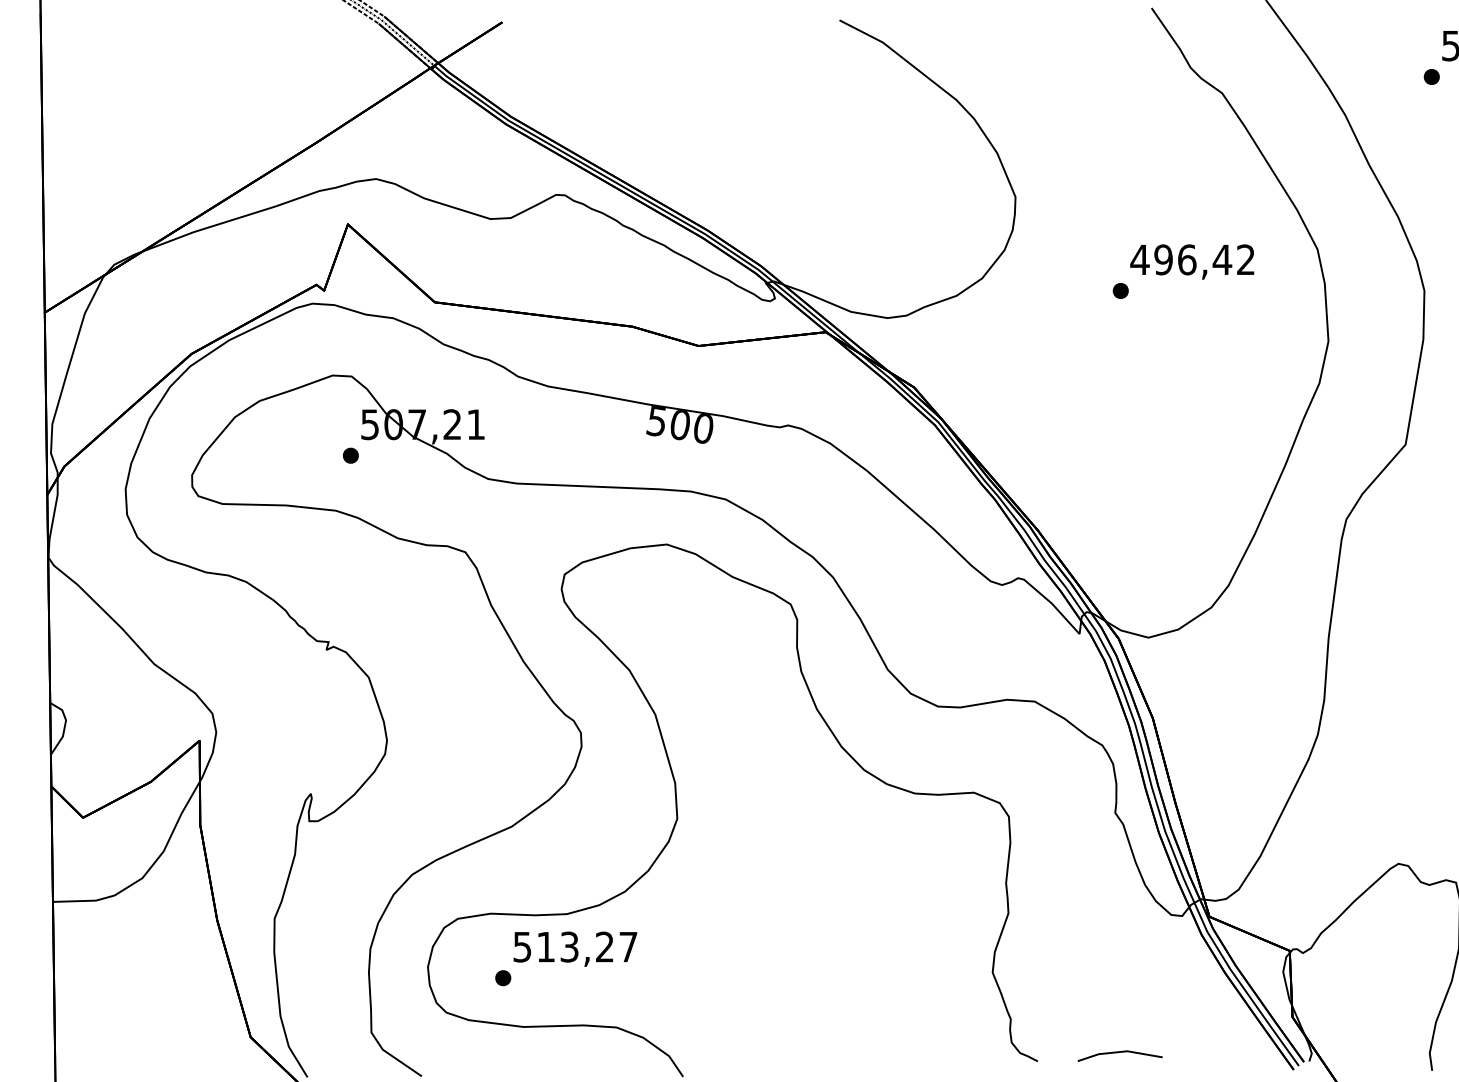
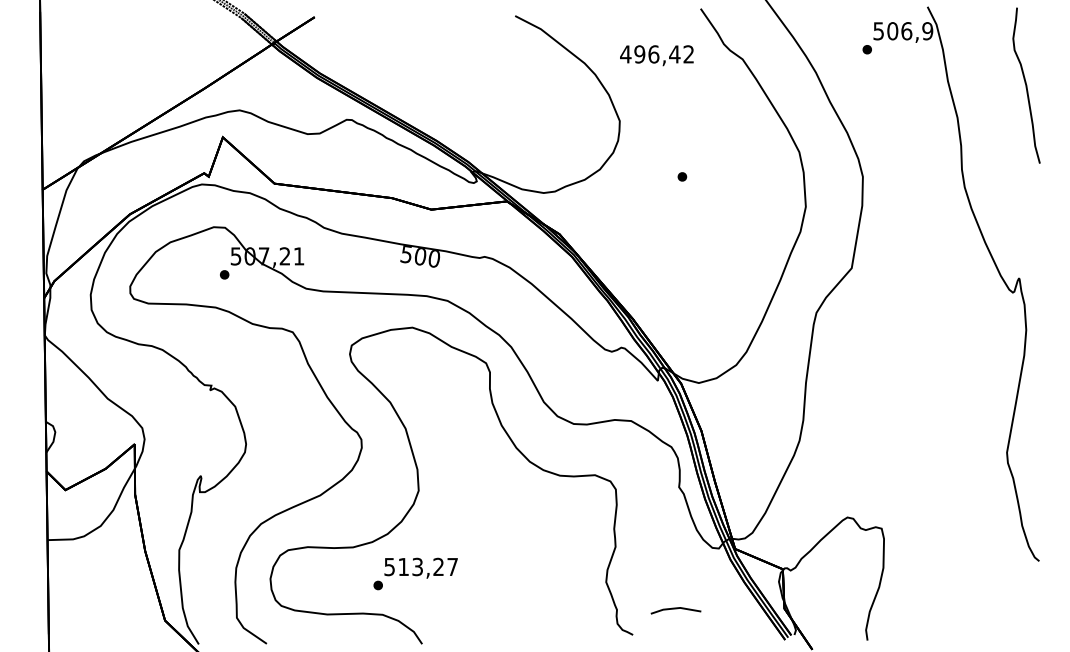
text: (1191, 261) -> (656, 55), moved
text: (565, 958) -> (415, 573), moved
line: (1119, 1053) -> (675, 609), moved

